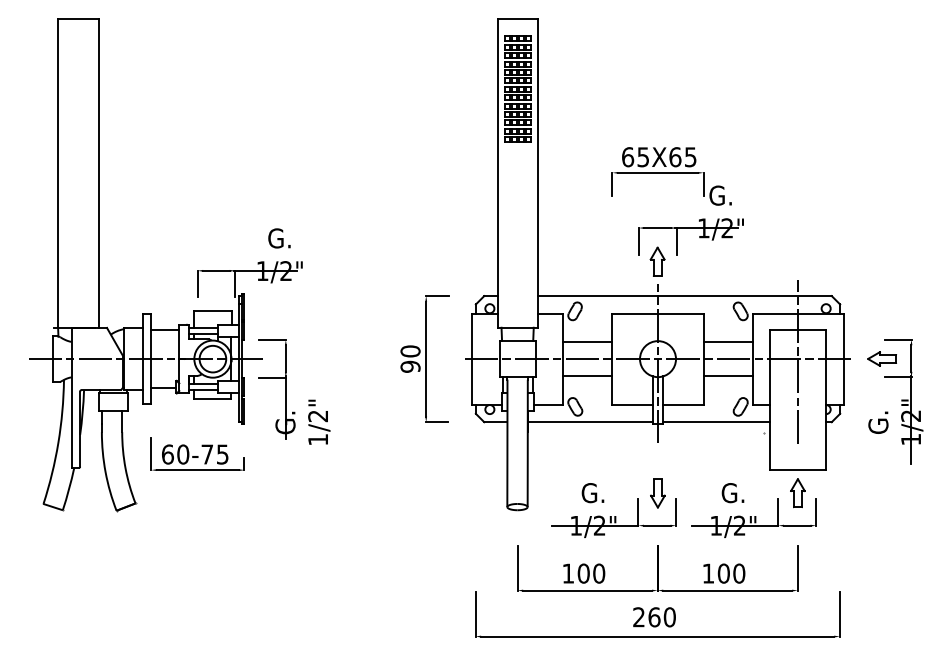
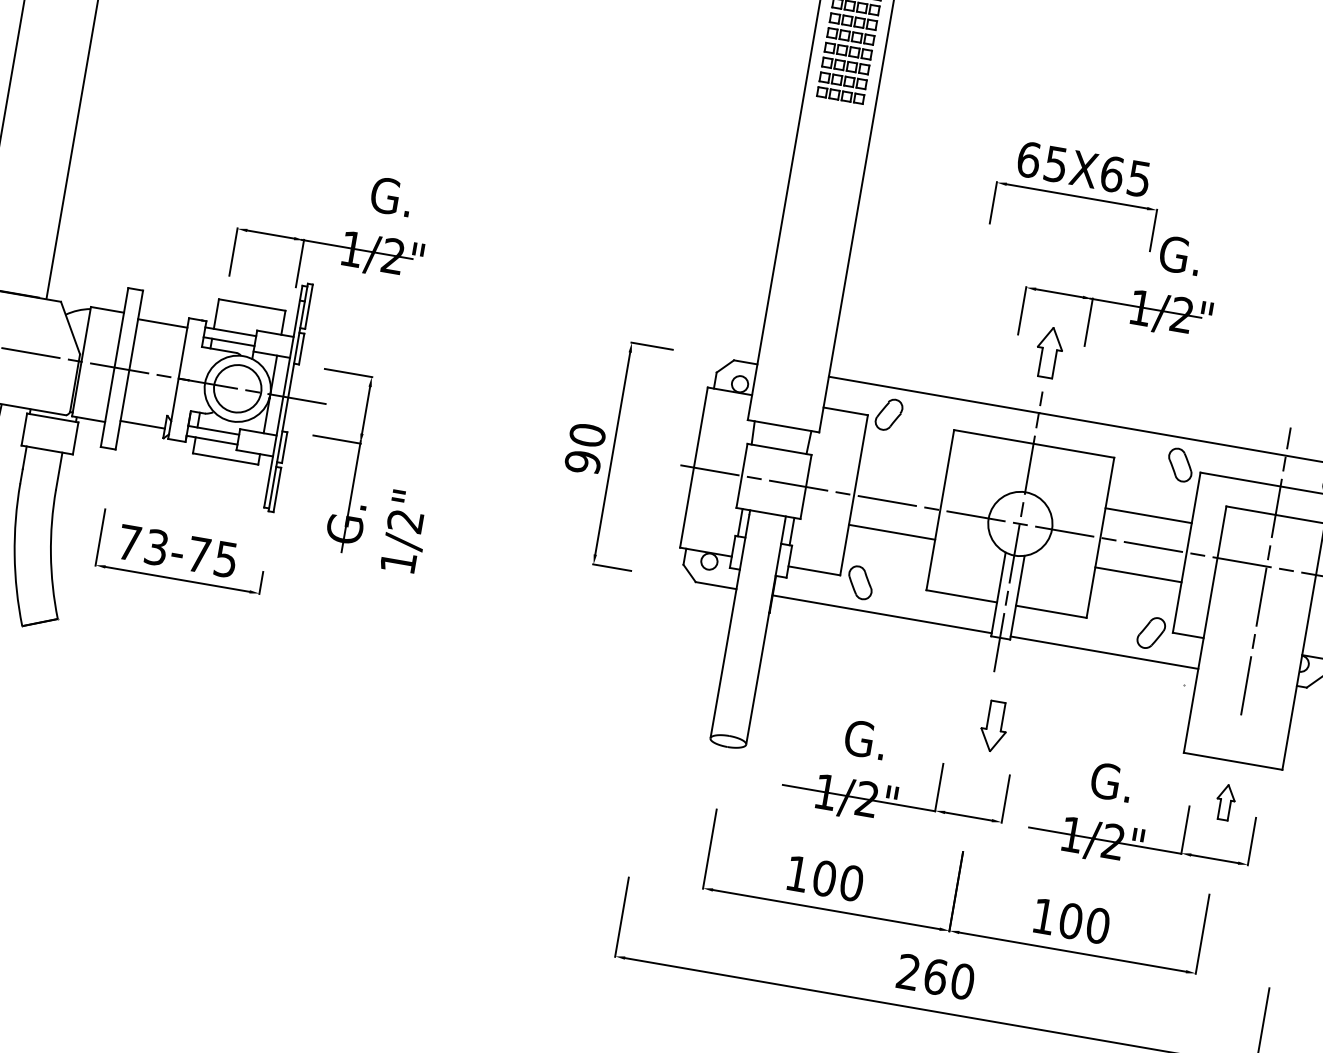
line: (587, 342) -> (901, 473), removed
text: (175, 454) -> (142, 545), 60-75 -> 73-75
part: (657, 493) -> (993, 726), moved
part: (797, 493) -> (1224, 802), size x0.7

